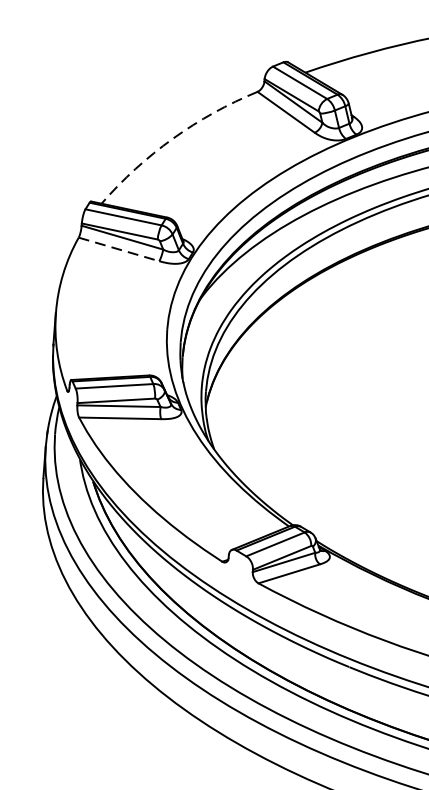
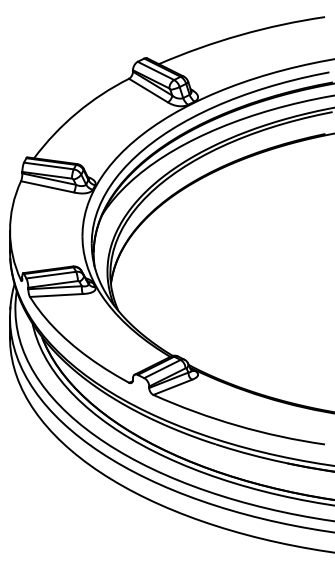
arc: (172, 139) -> (76, 113), dashed -> solid
line: (120, 248) -> (48, 186), dashed -> solid

